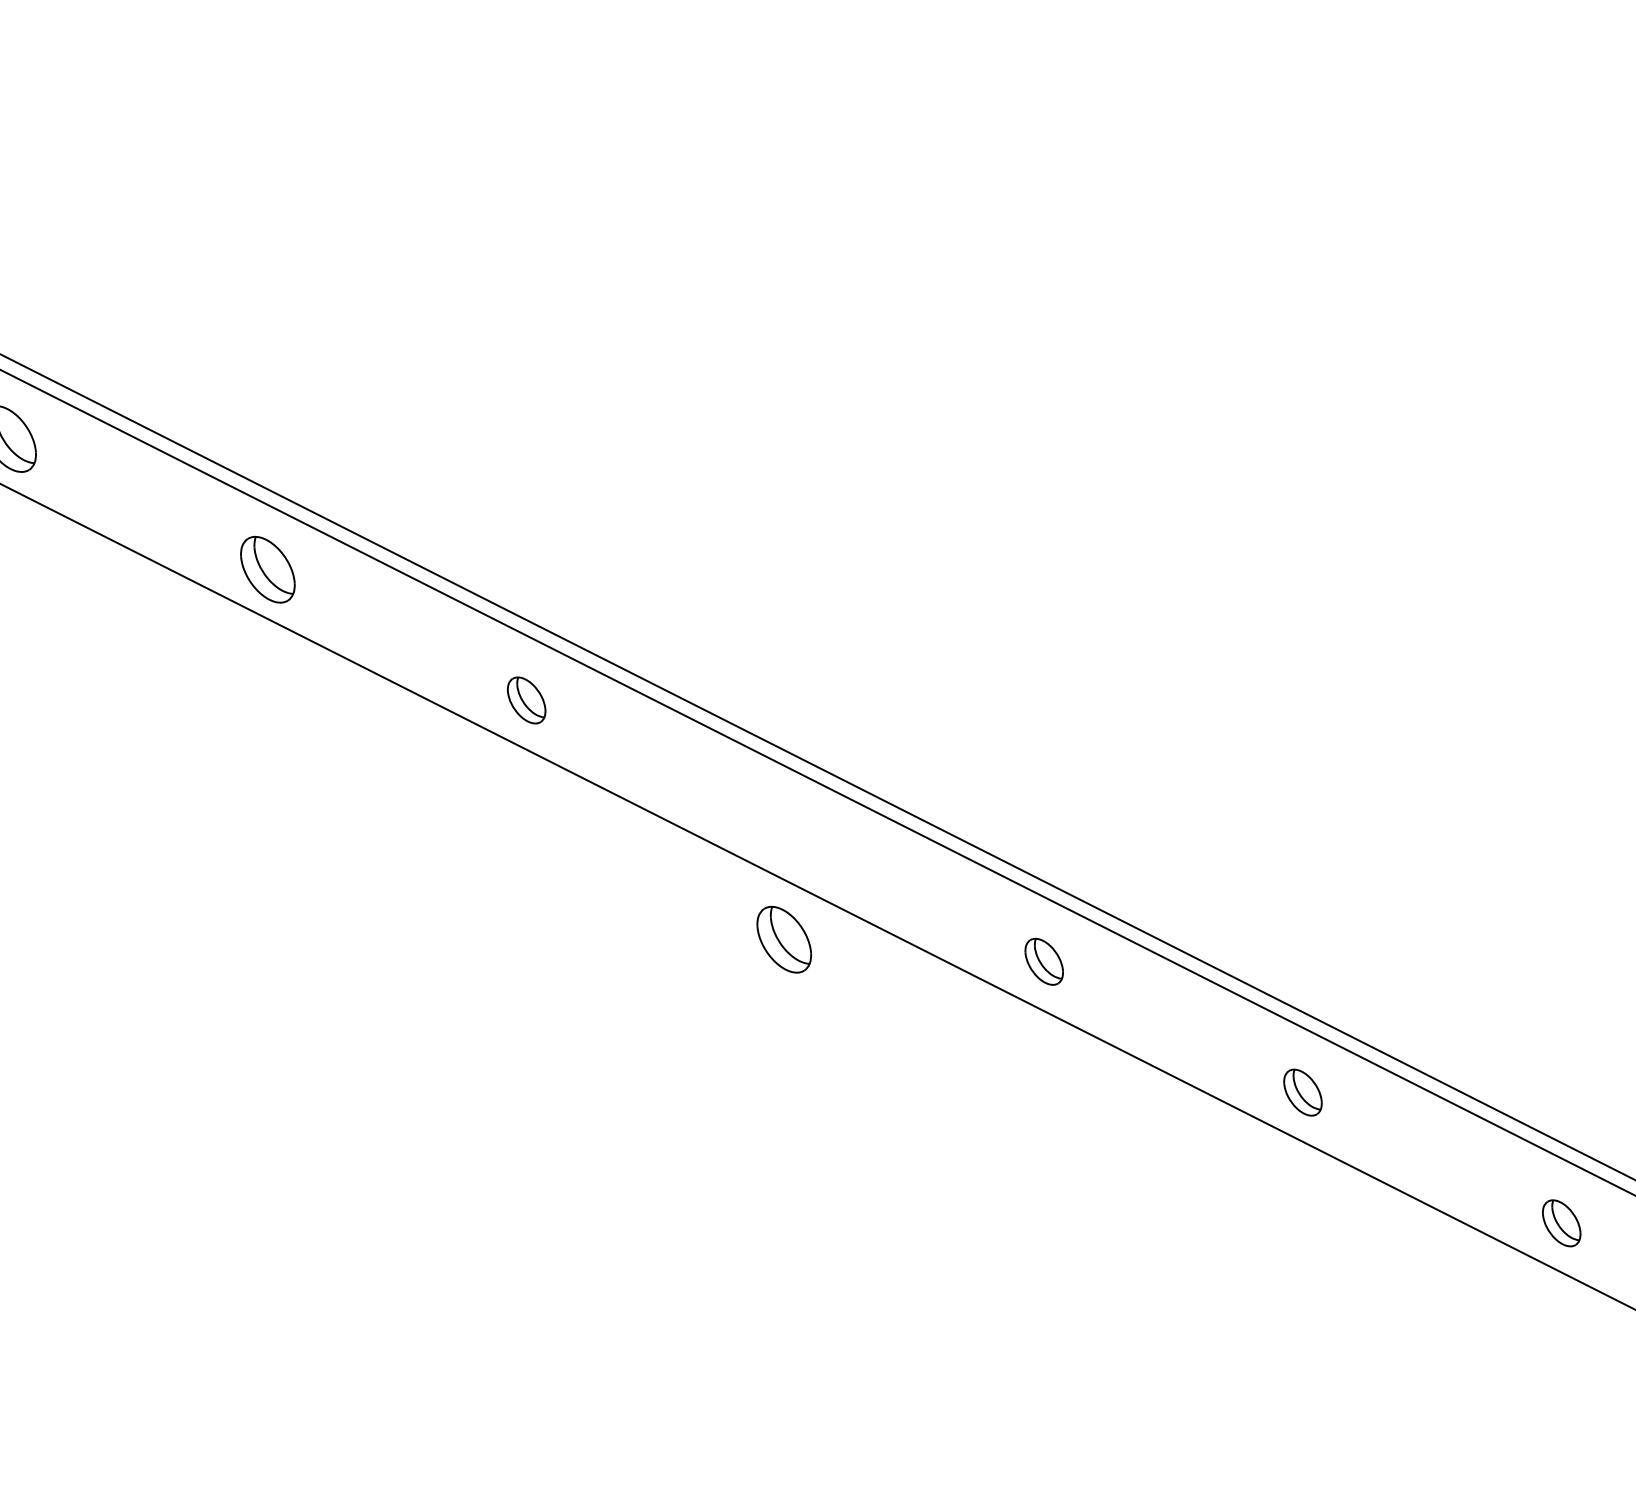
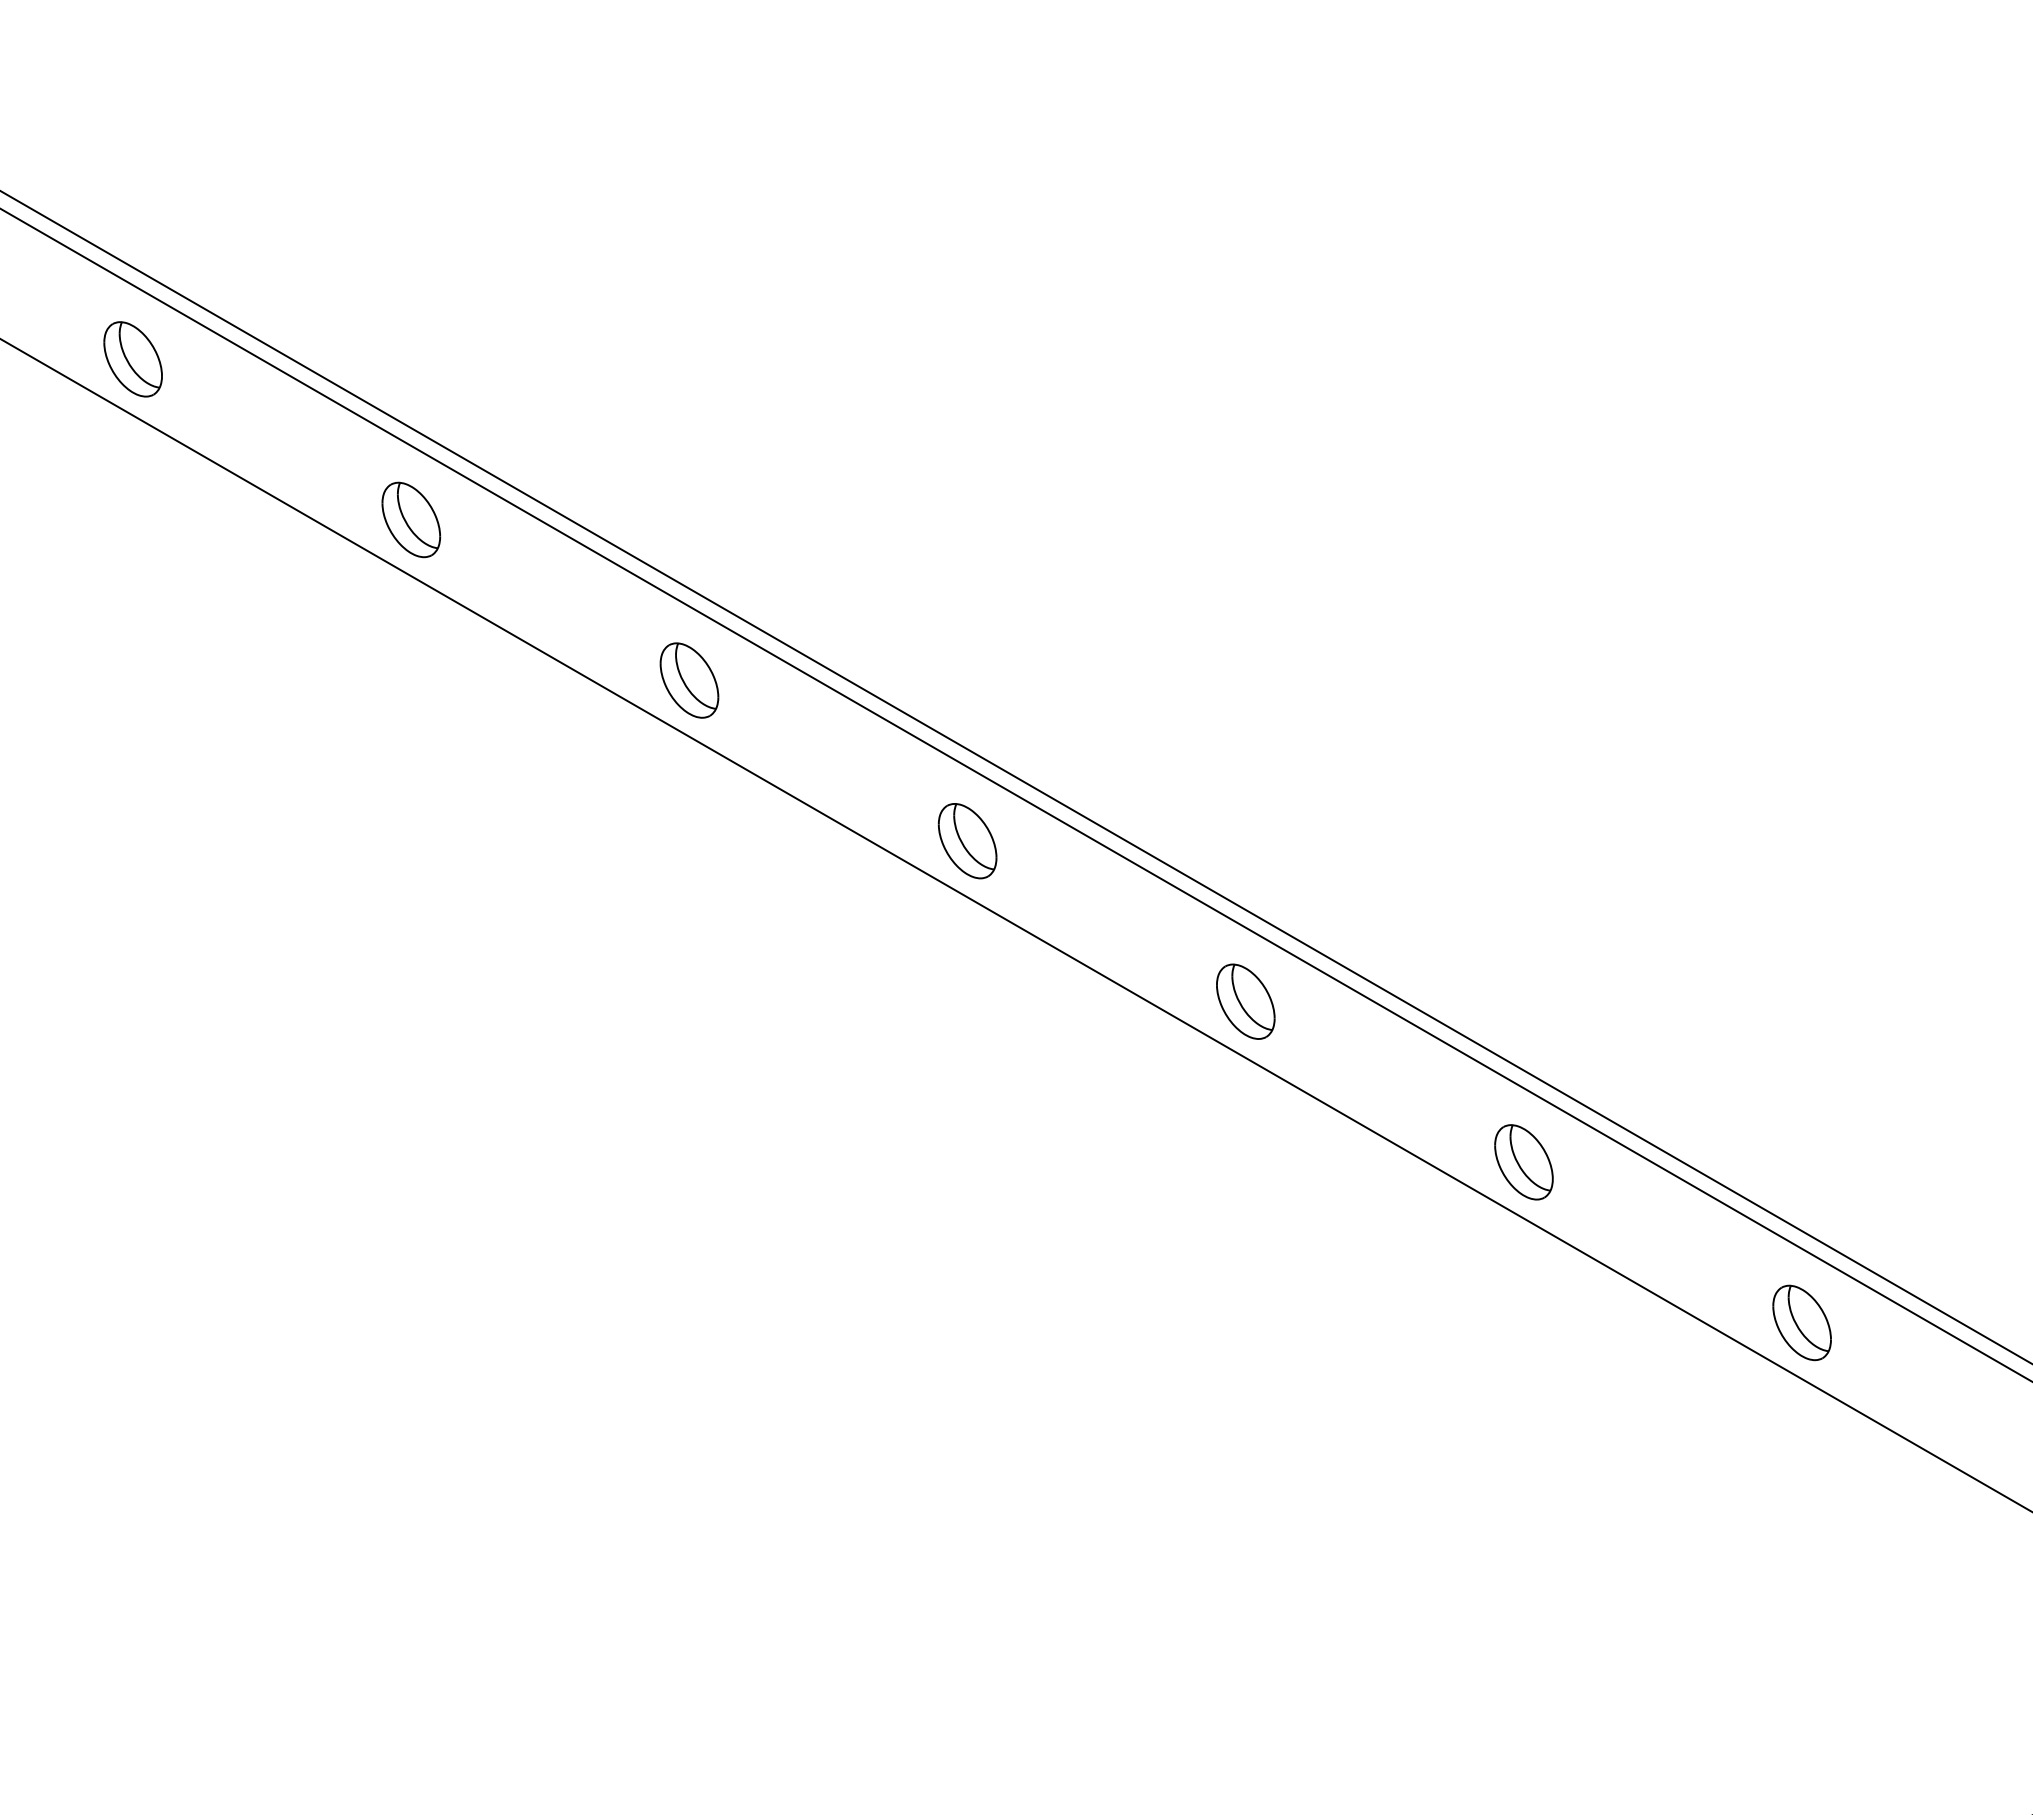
part: (526, 700) -> (689, 680), size x1.43
part: (784, 940) -> (967, 841), moved
part: (1043, 961) -> (1245, 1001), size x1.43
part: (1302, 1092) -> (1523, 1162), size x1.43
part: (1561, 1222) -> (1801, 1322), size x1.43

